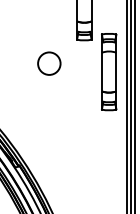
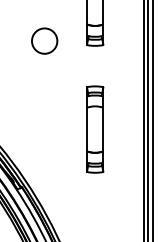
circle: (49, 63) -> (44, 40), moved
part: (109, 71) -> (95, 129), moved

